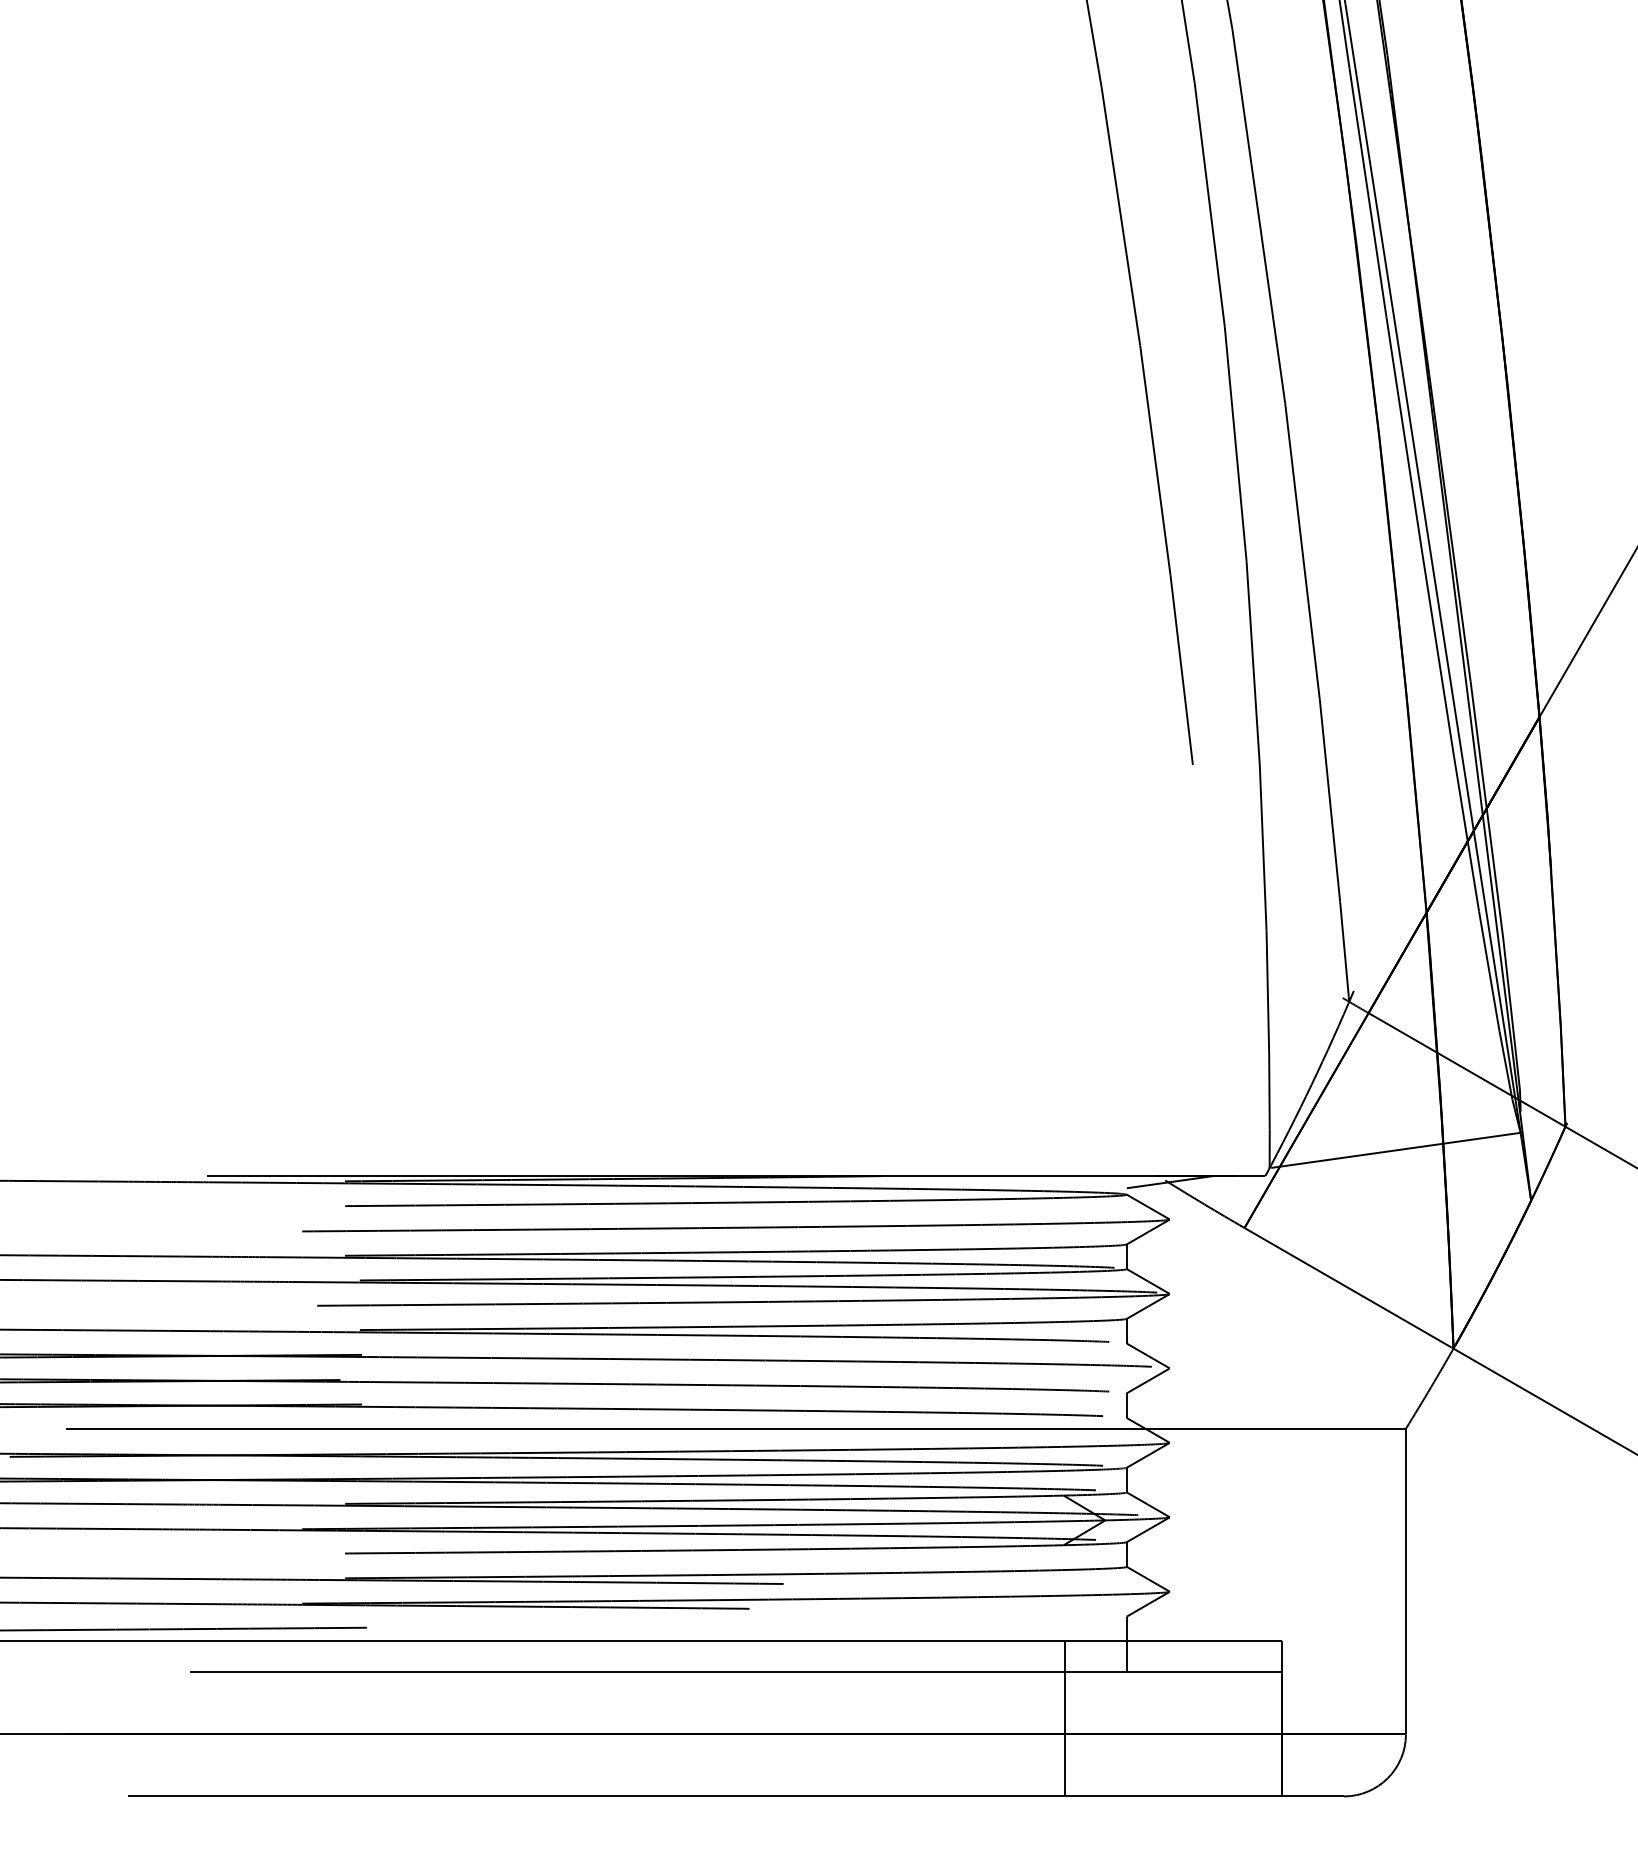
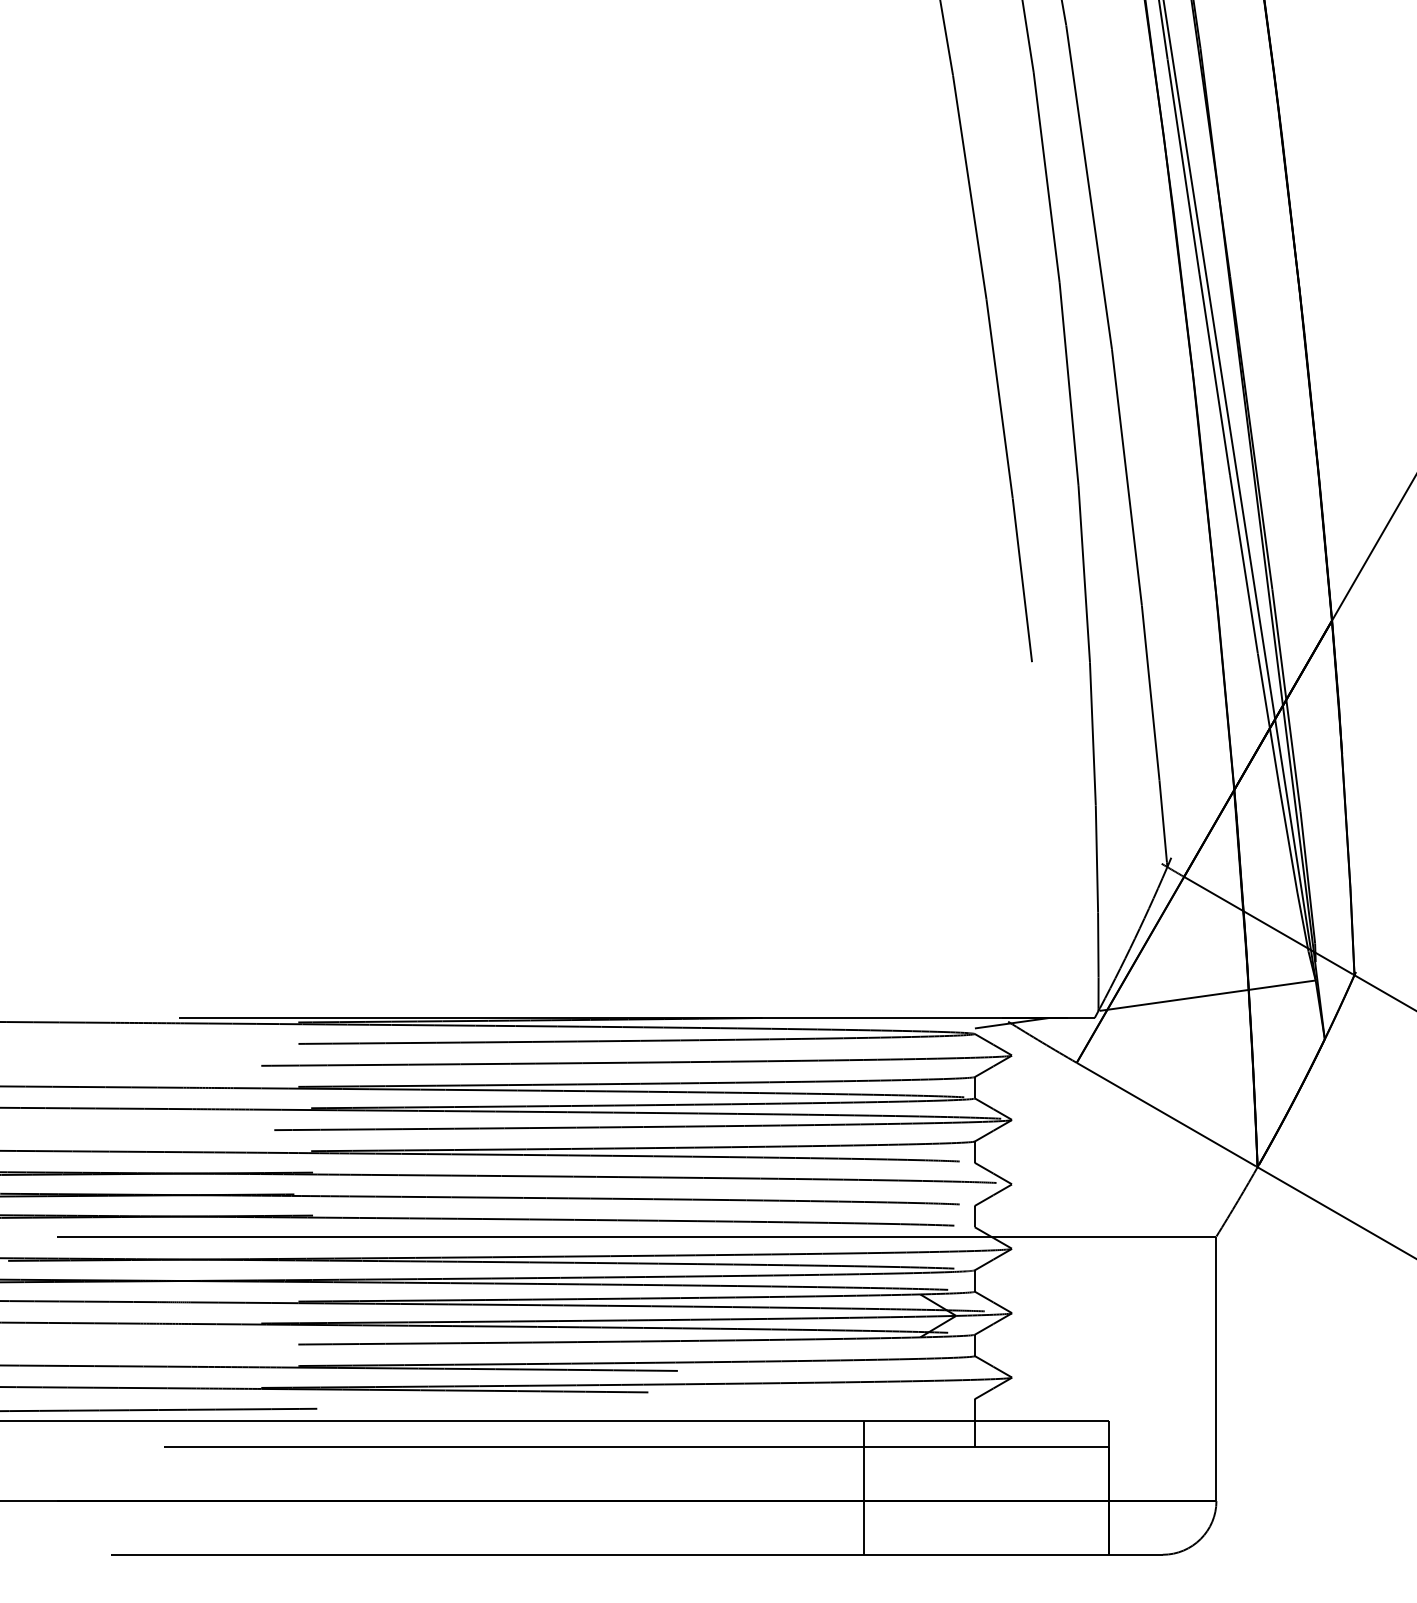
line: (1064, 1718) -> (863, 1487), moved

